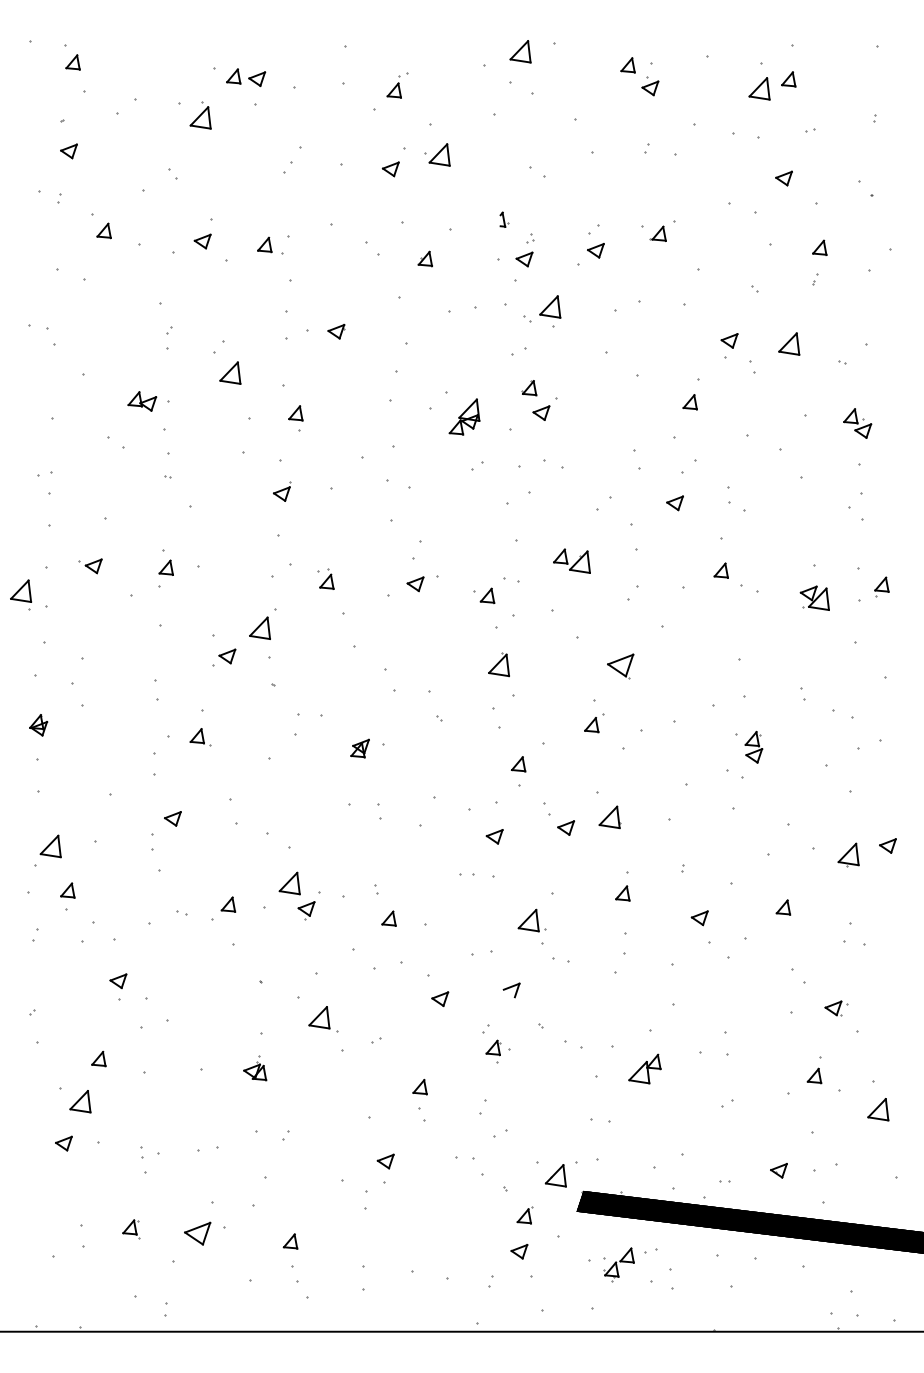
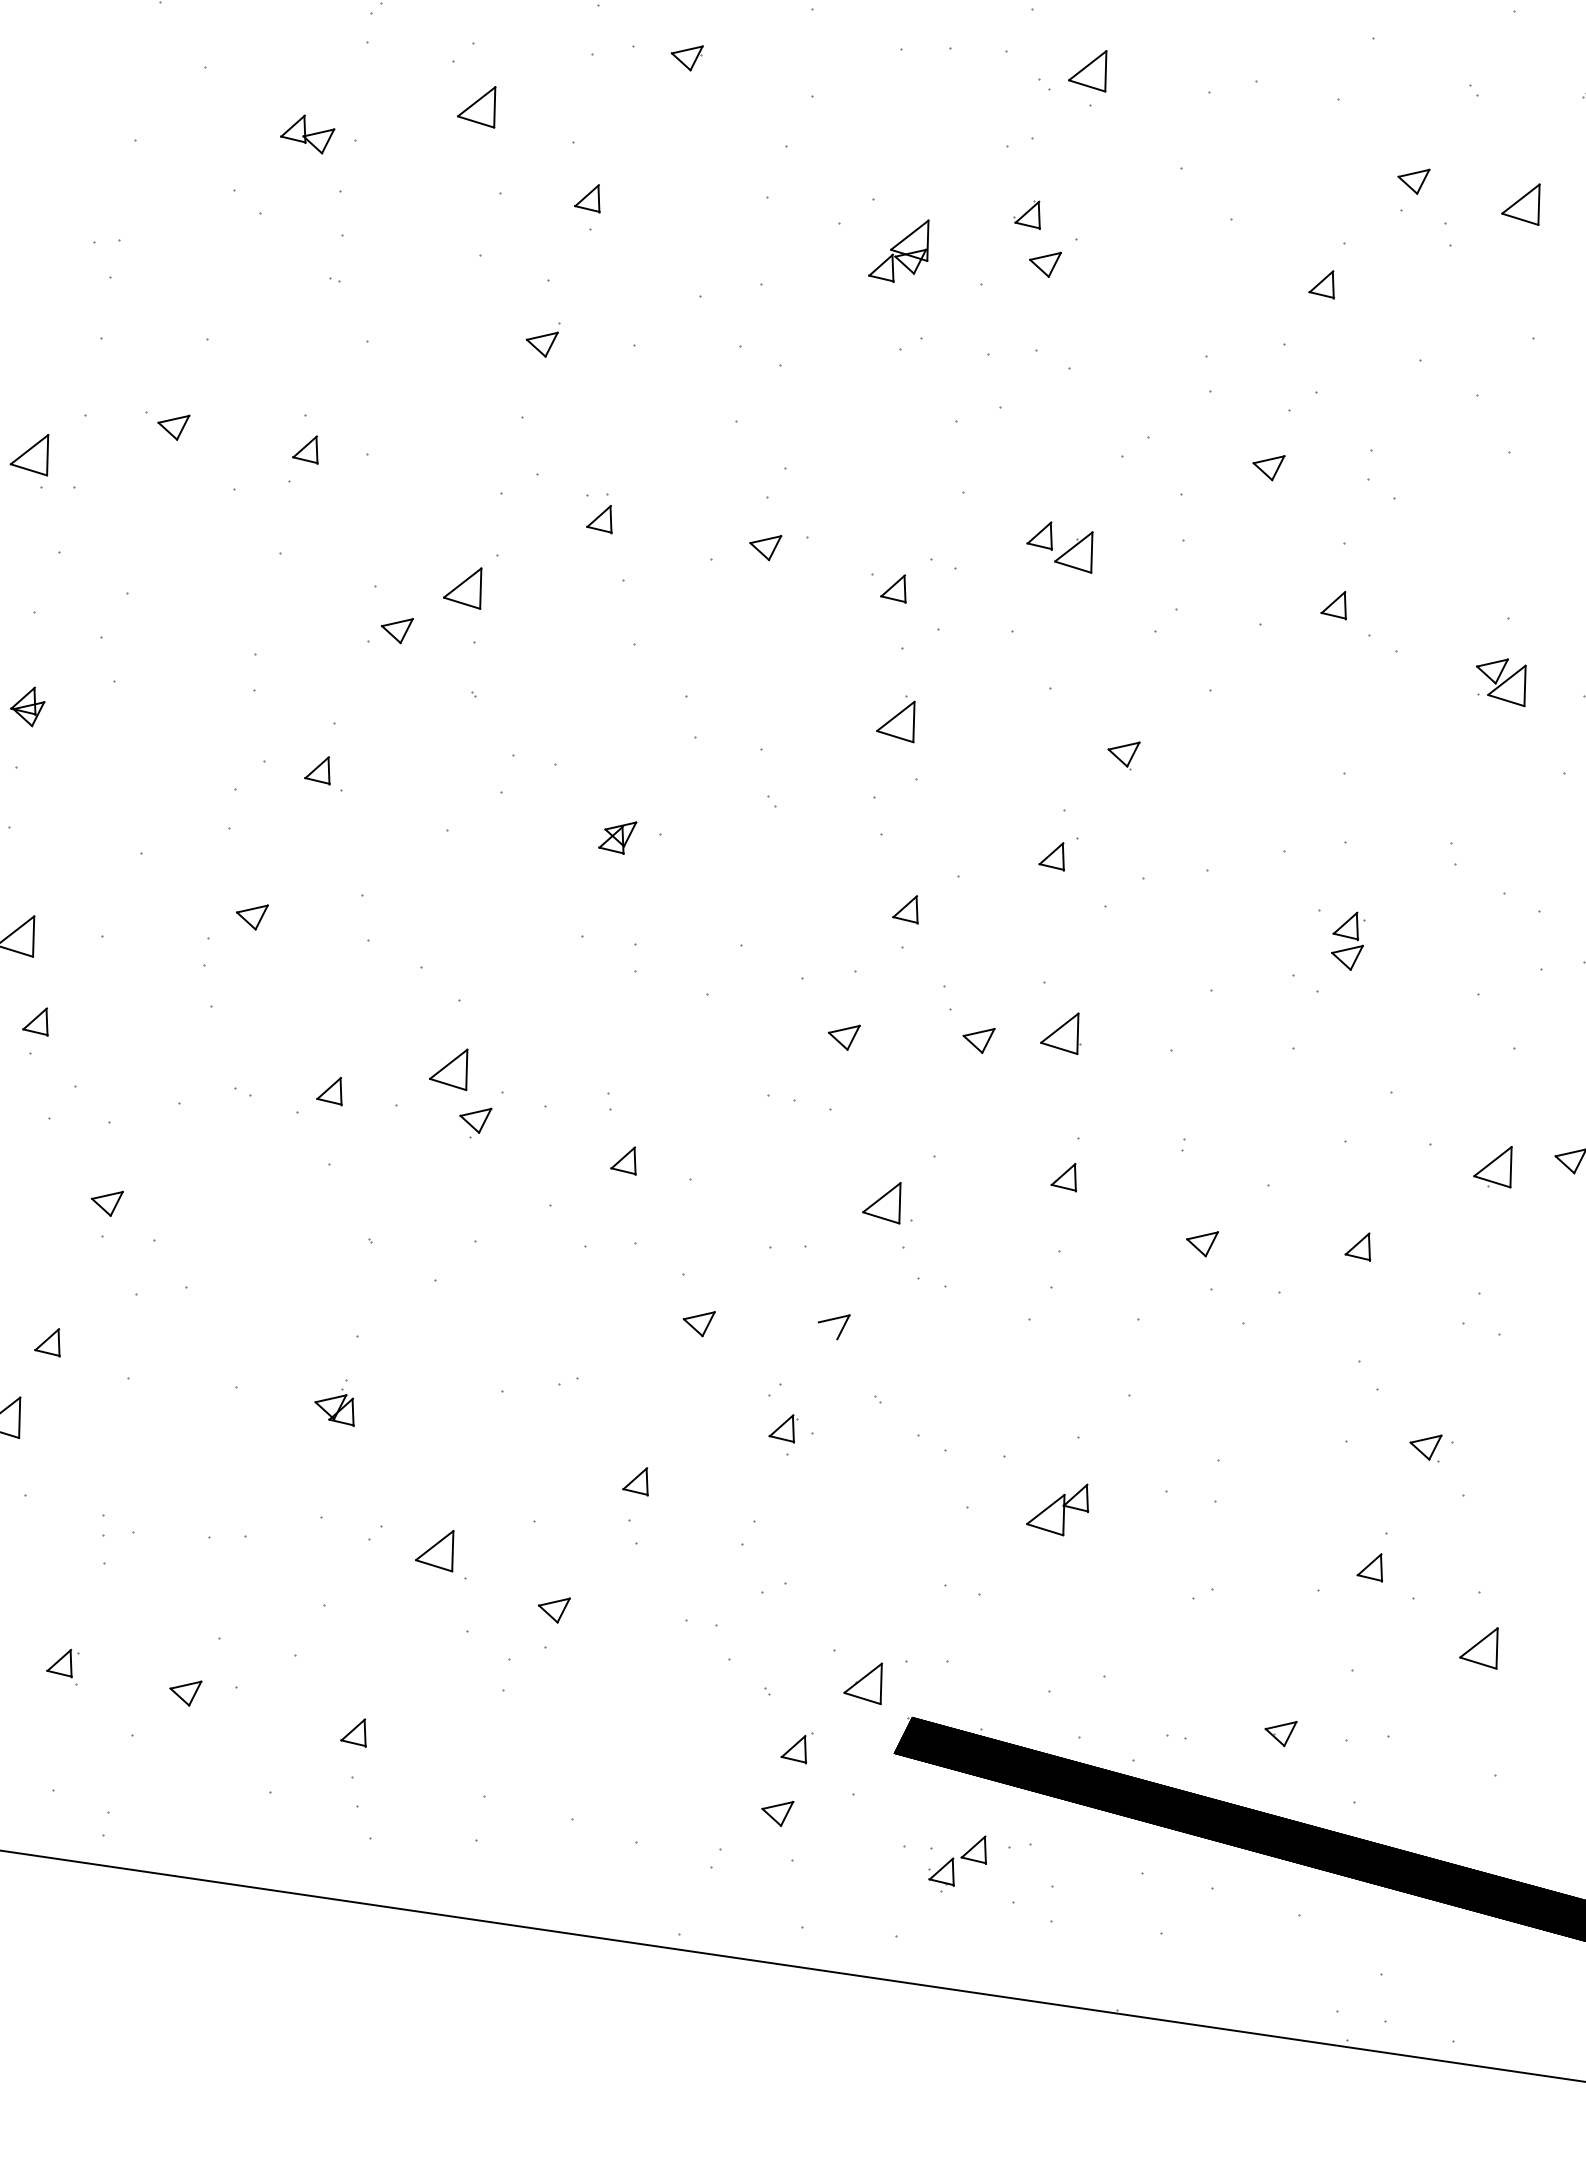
part: (620, 665) -> (1122, 752), size x0.62
part: (323, 1019) -> (443, 1553), moved
part: (197, 1233) -> (184, 1691), size x0.62

